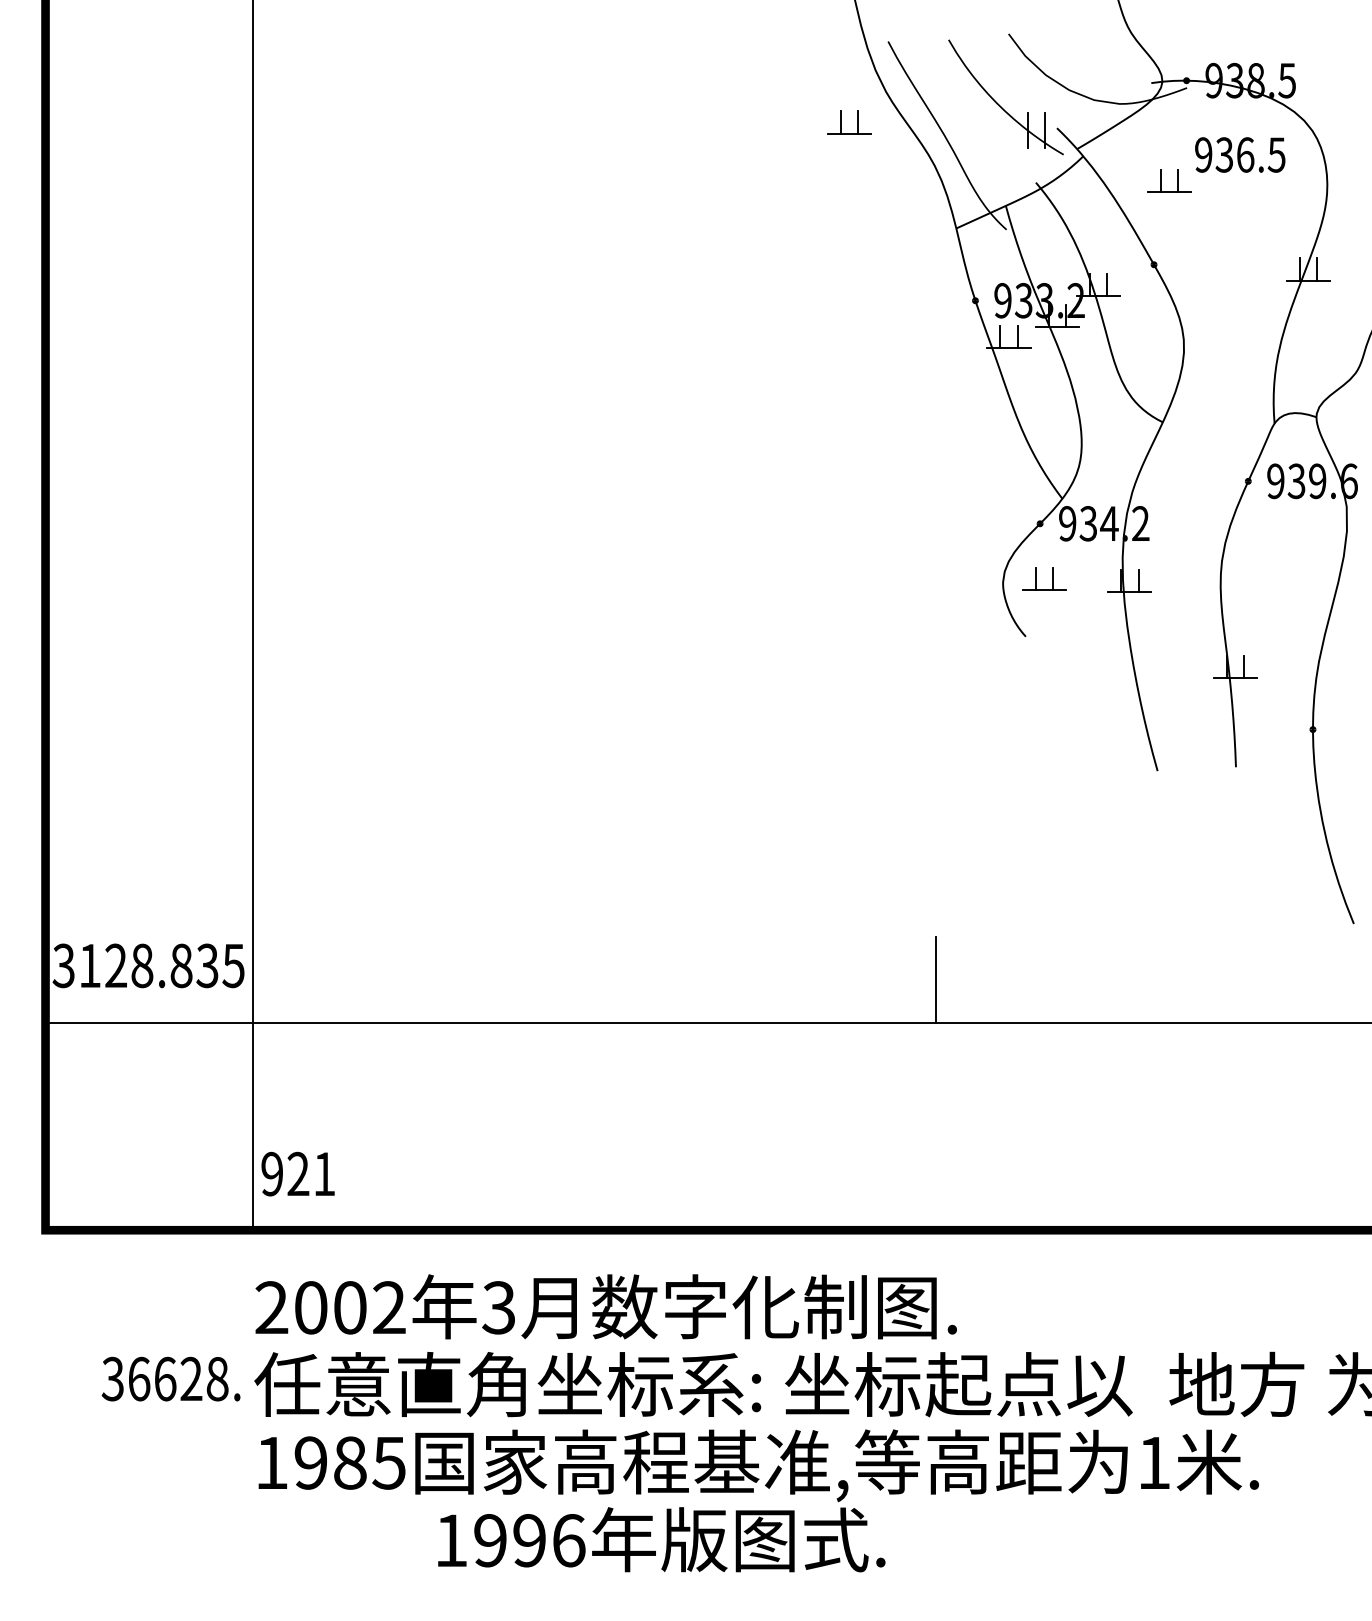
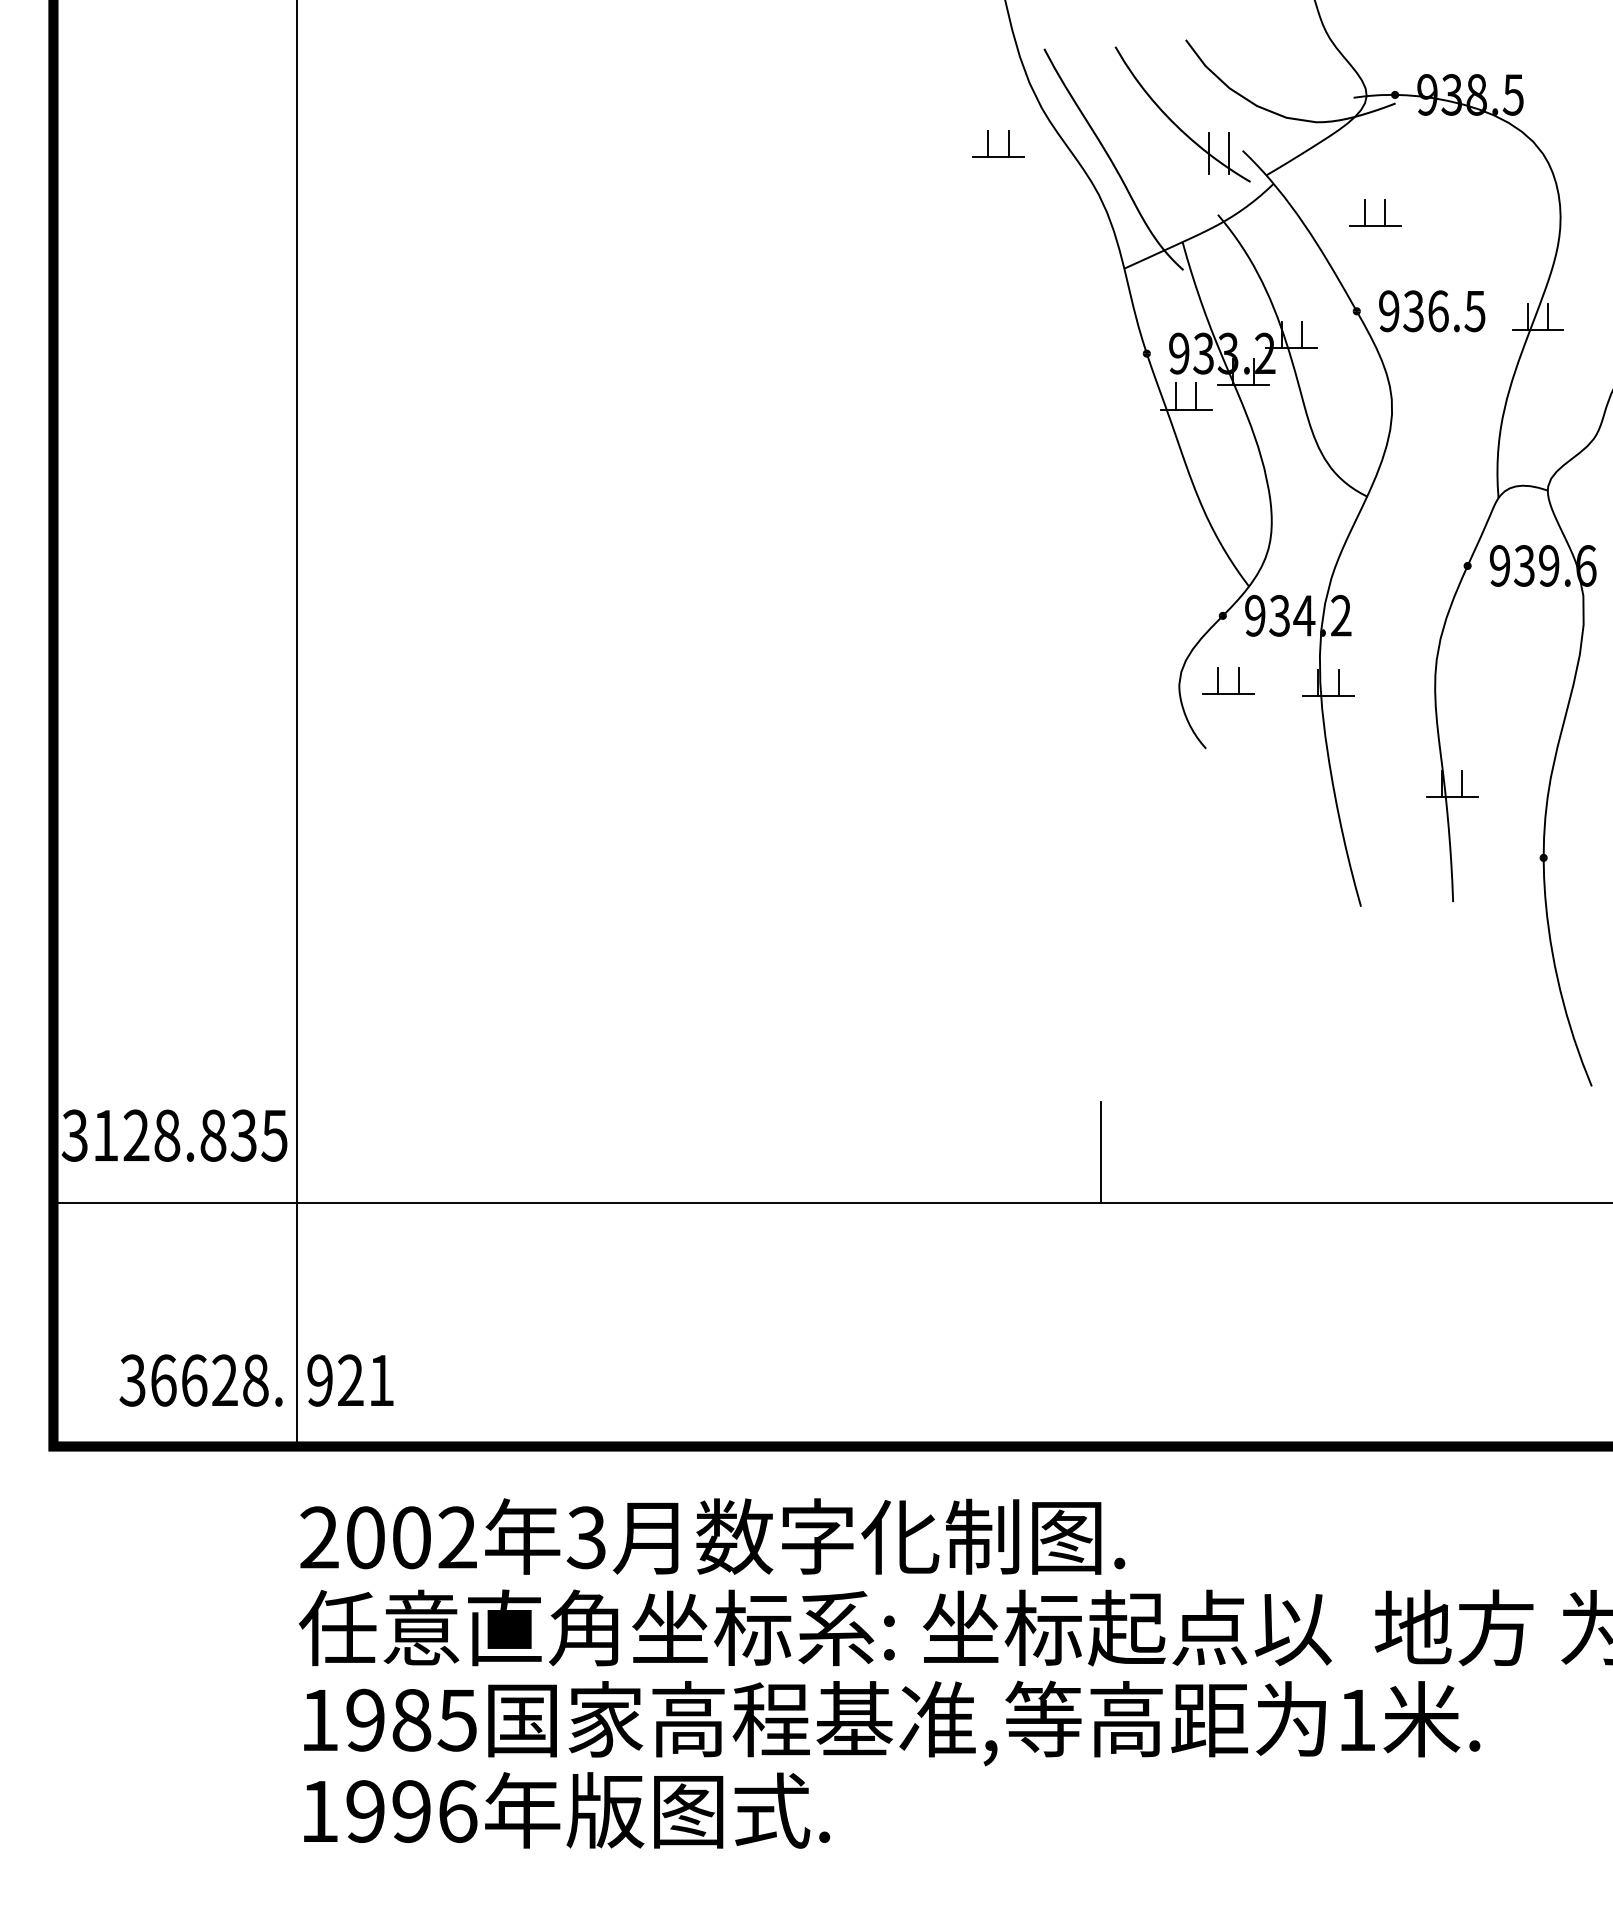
text: (1240, 155) -> (1432, 311), moved
text: (170, 1379) -> (200, 1380), moved
text: (662, 1539) -> (567, 1810), moved

